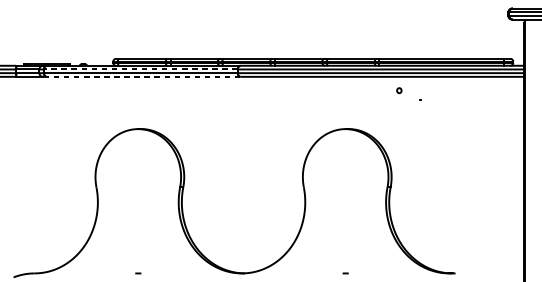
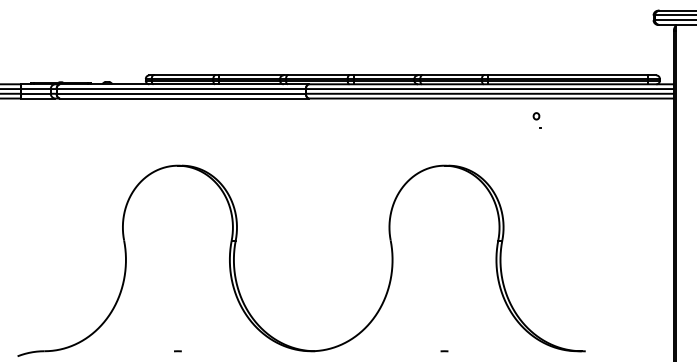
line: (141, 69) -> (181, 89), dashed -> solid
line: (143, 76) -> (184, 98), dashed -> solid
part: (399, 90) -> (536, 116), moved

